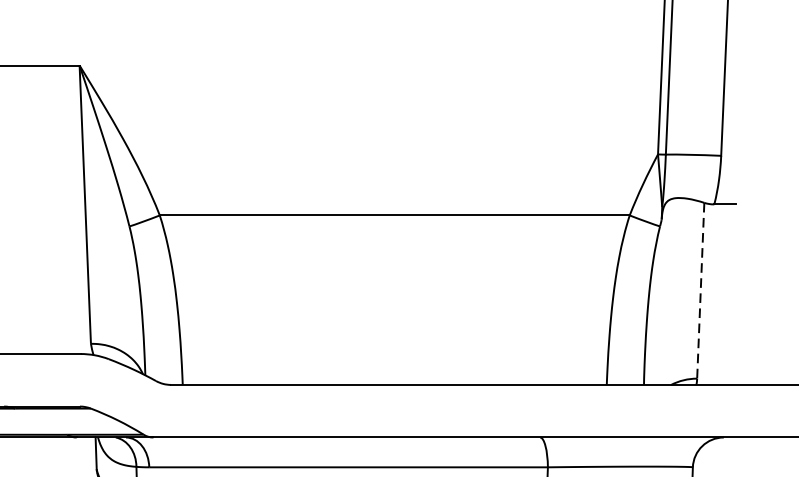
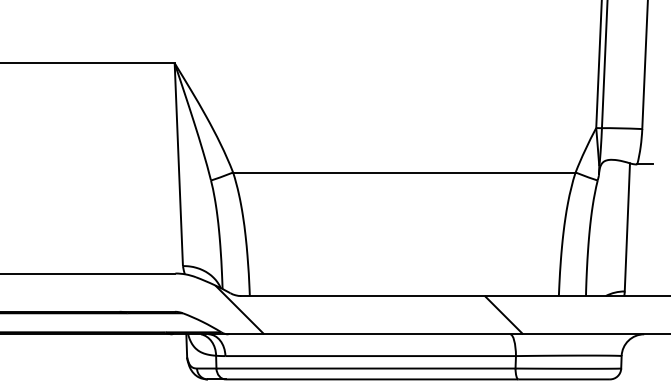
line: (700, 290) -> (627, 227), dashed -> solid
hatch: (346, 403) -> (369, 309), added

